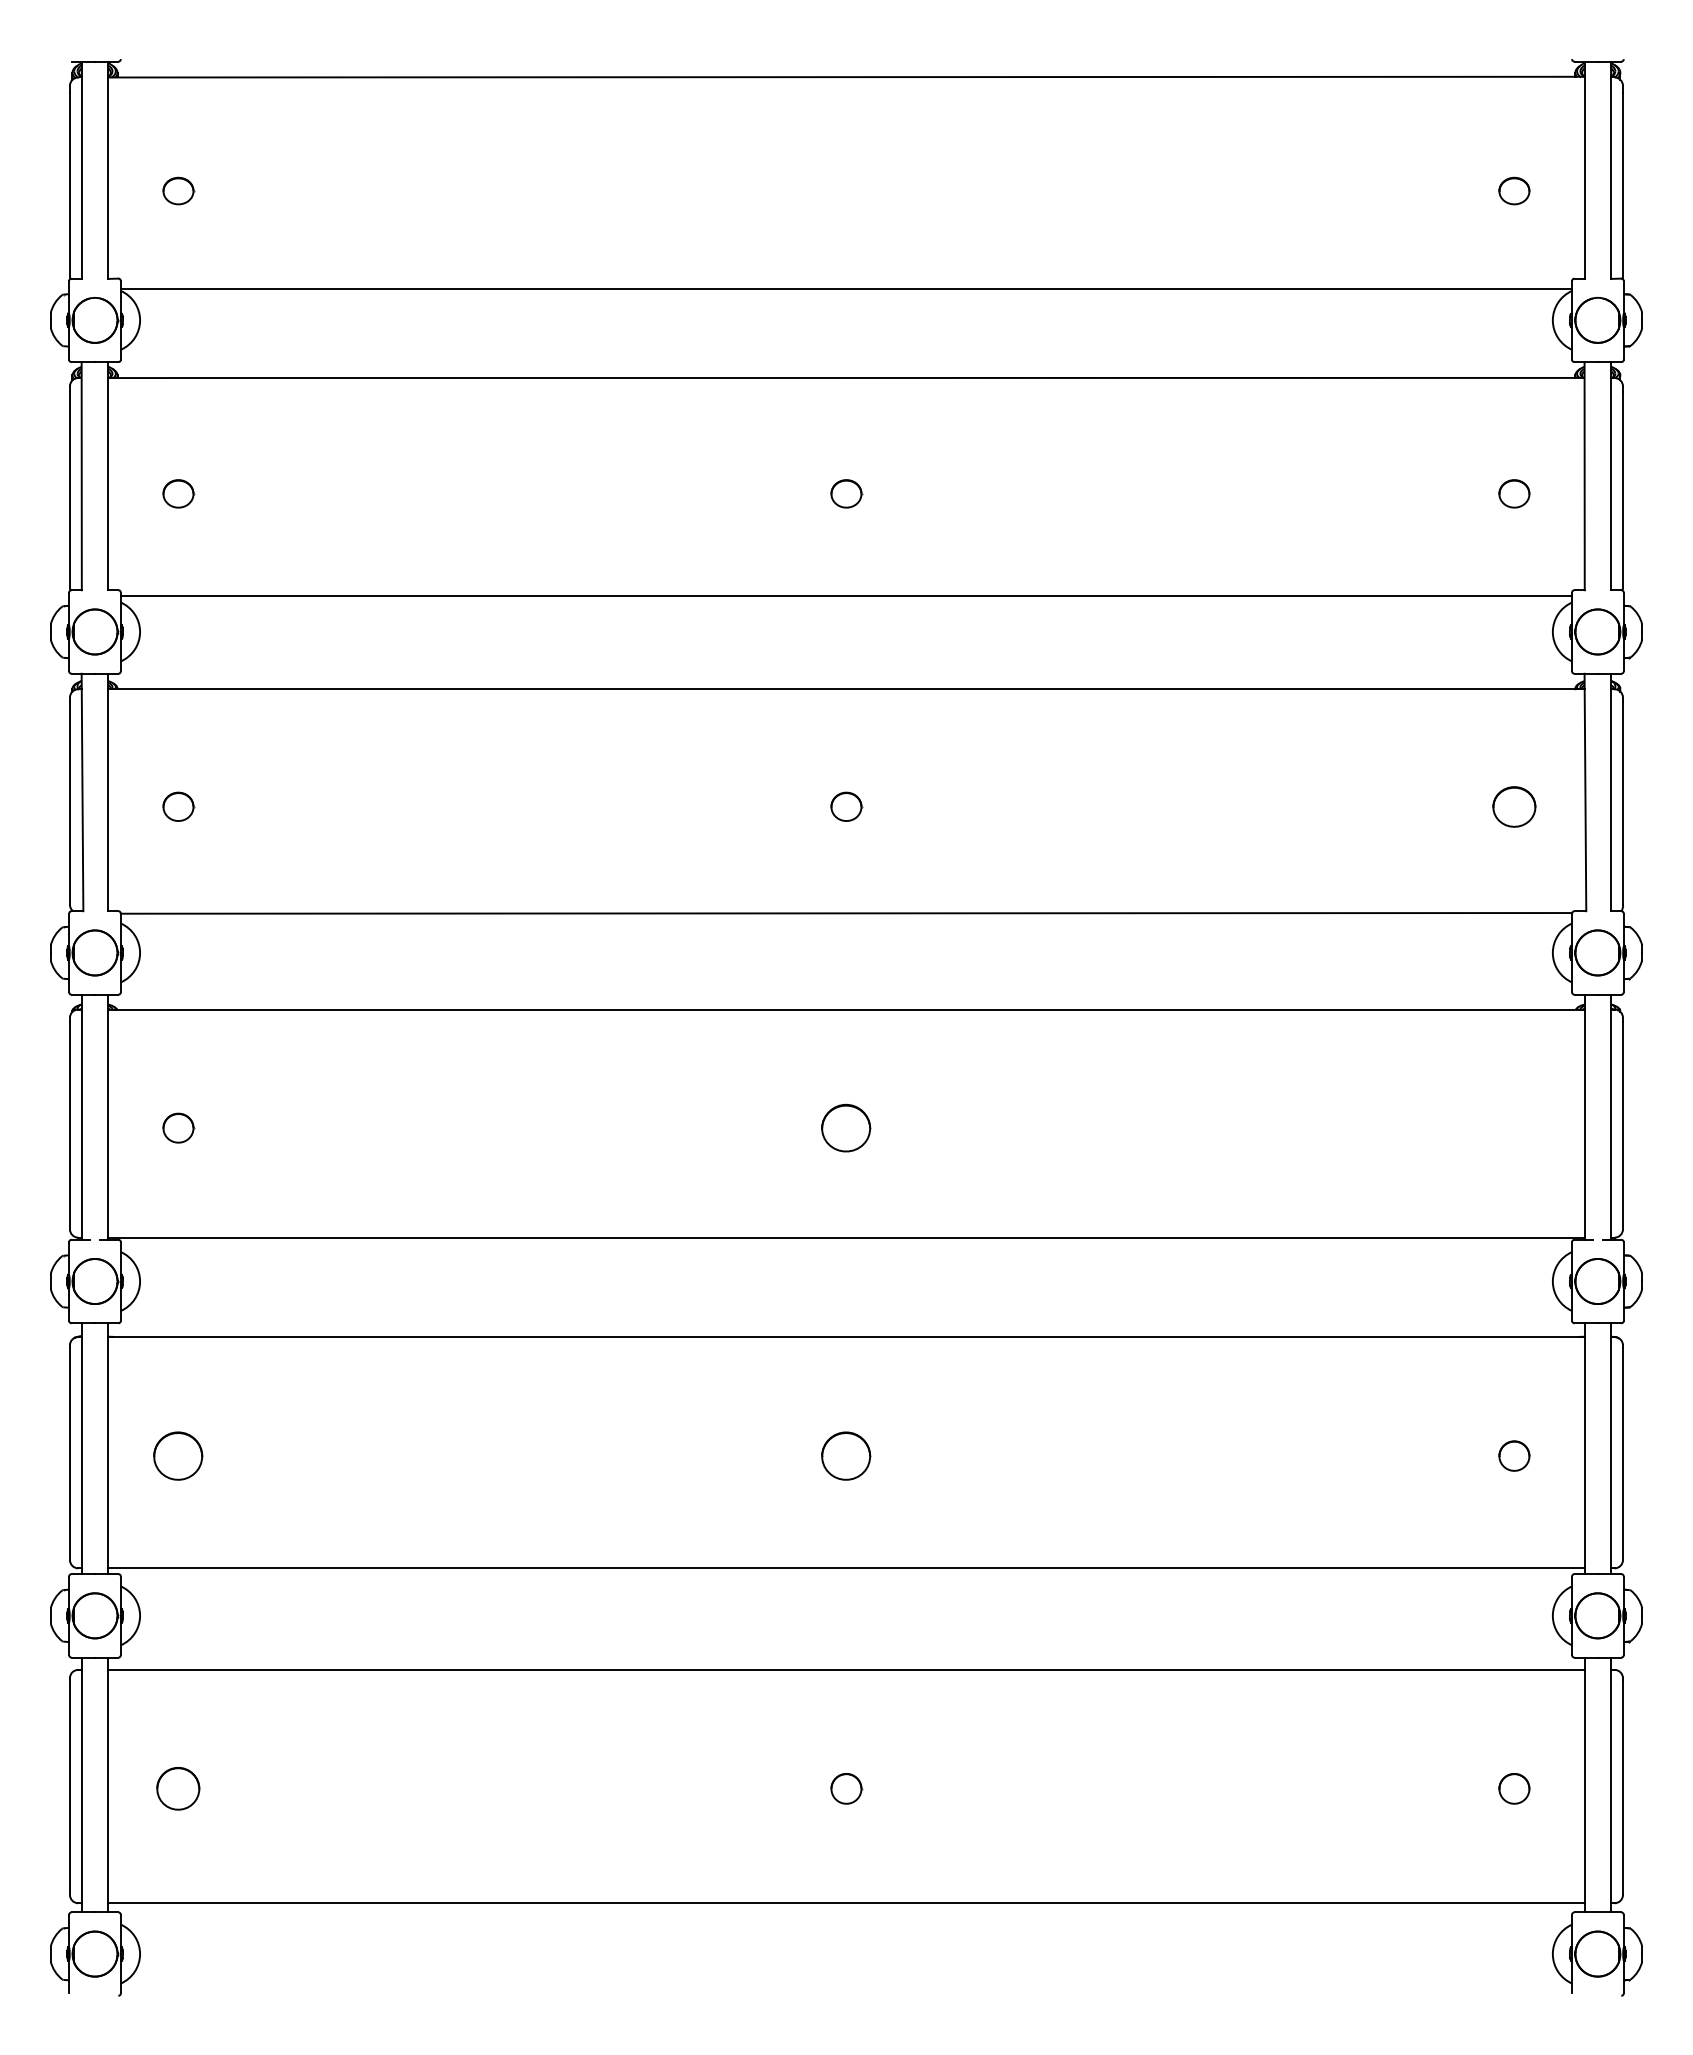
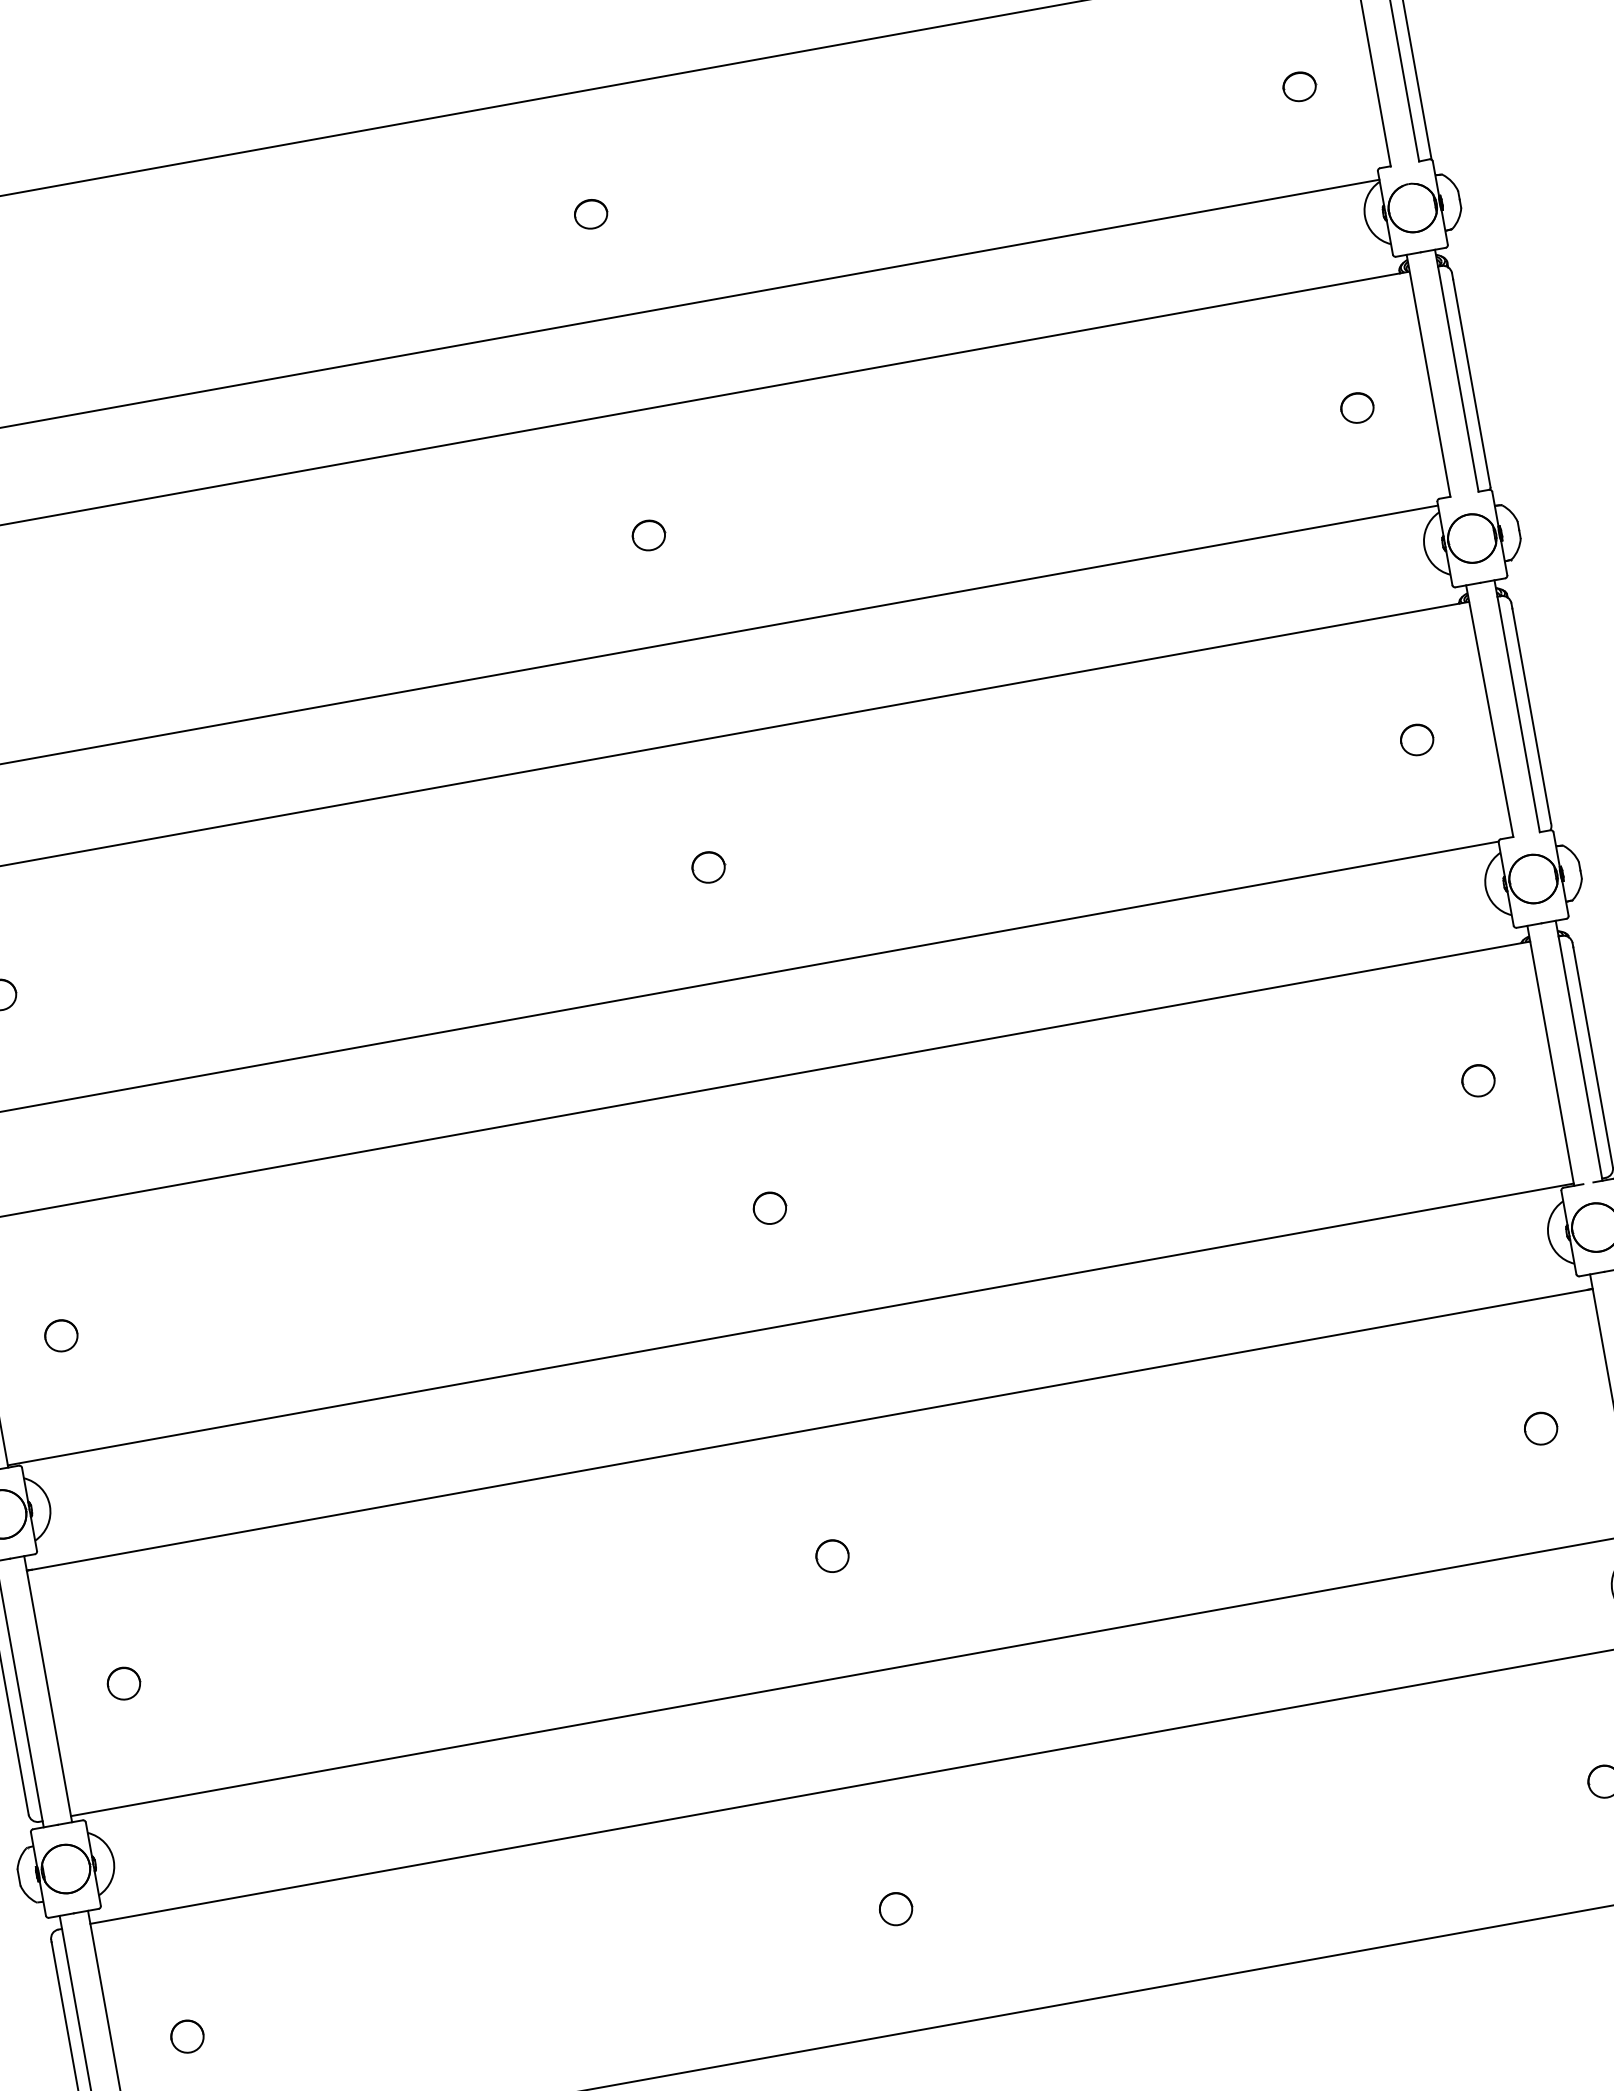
part: (846, 190) -> (591, 213), added
part: (1514, 806) -> (1417, 739), size x0.71
part: (846, 1127) -> (769, 1207), size x0.62
part: (1514, 1127) -> (1478, 1080), added
part: (178, 1455) -> (123, 1683), size x0.62
part: (846, 1455) -> (832, 1555), size x0.62
part: (178, 1788) -> (187, 2036), size x0.71

